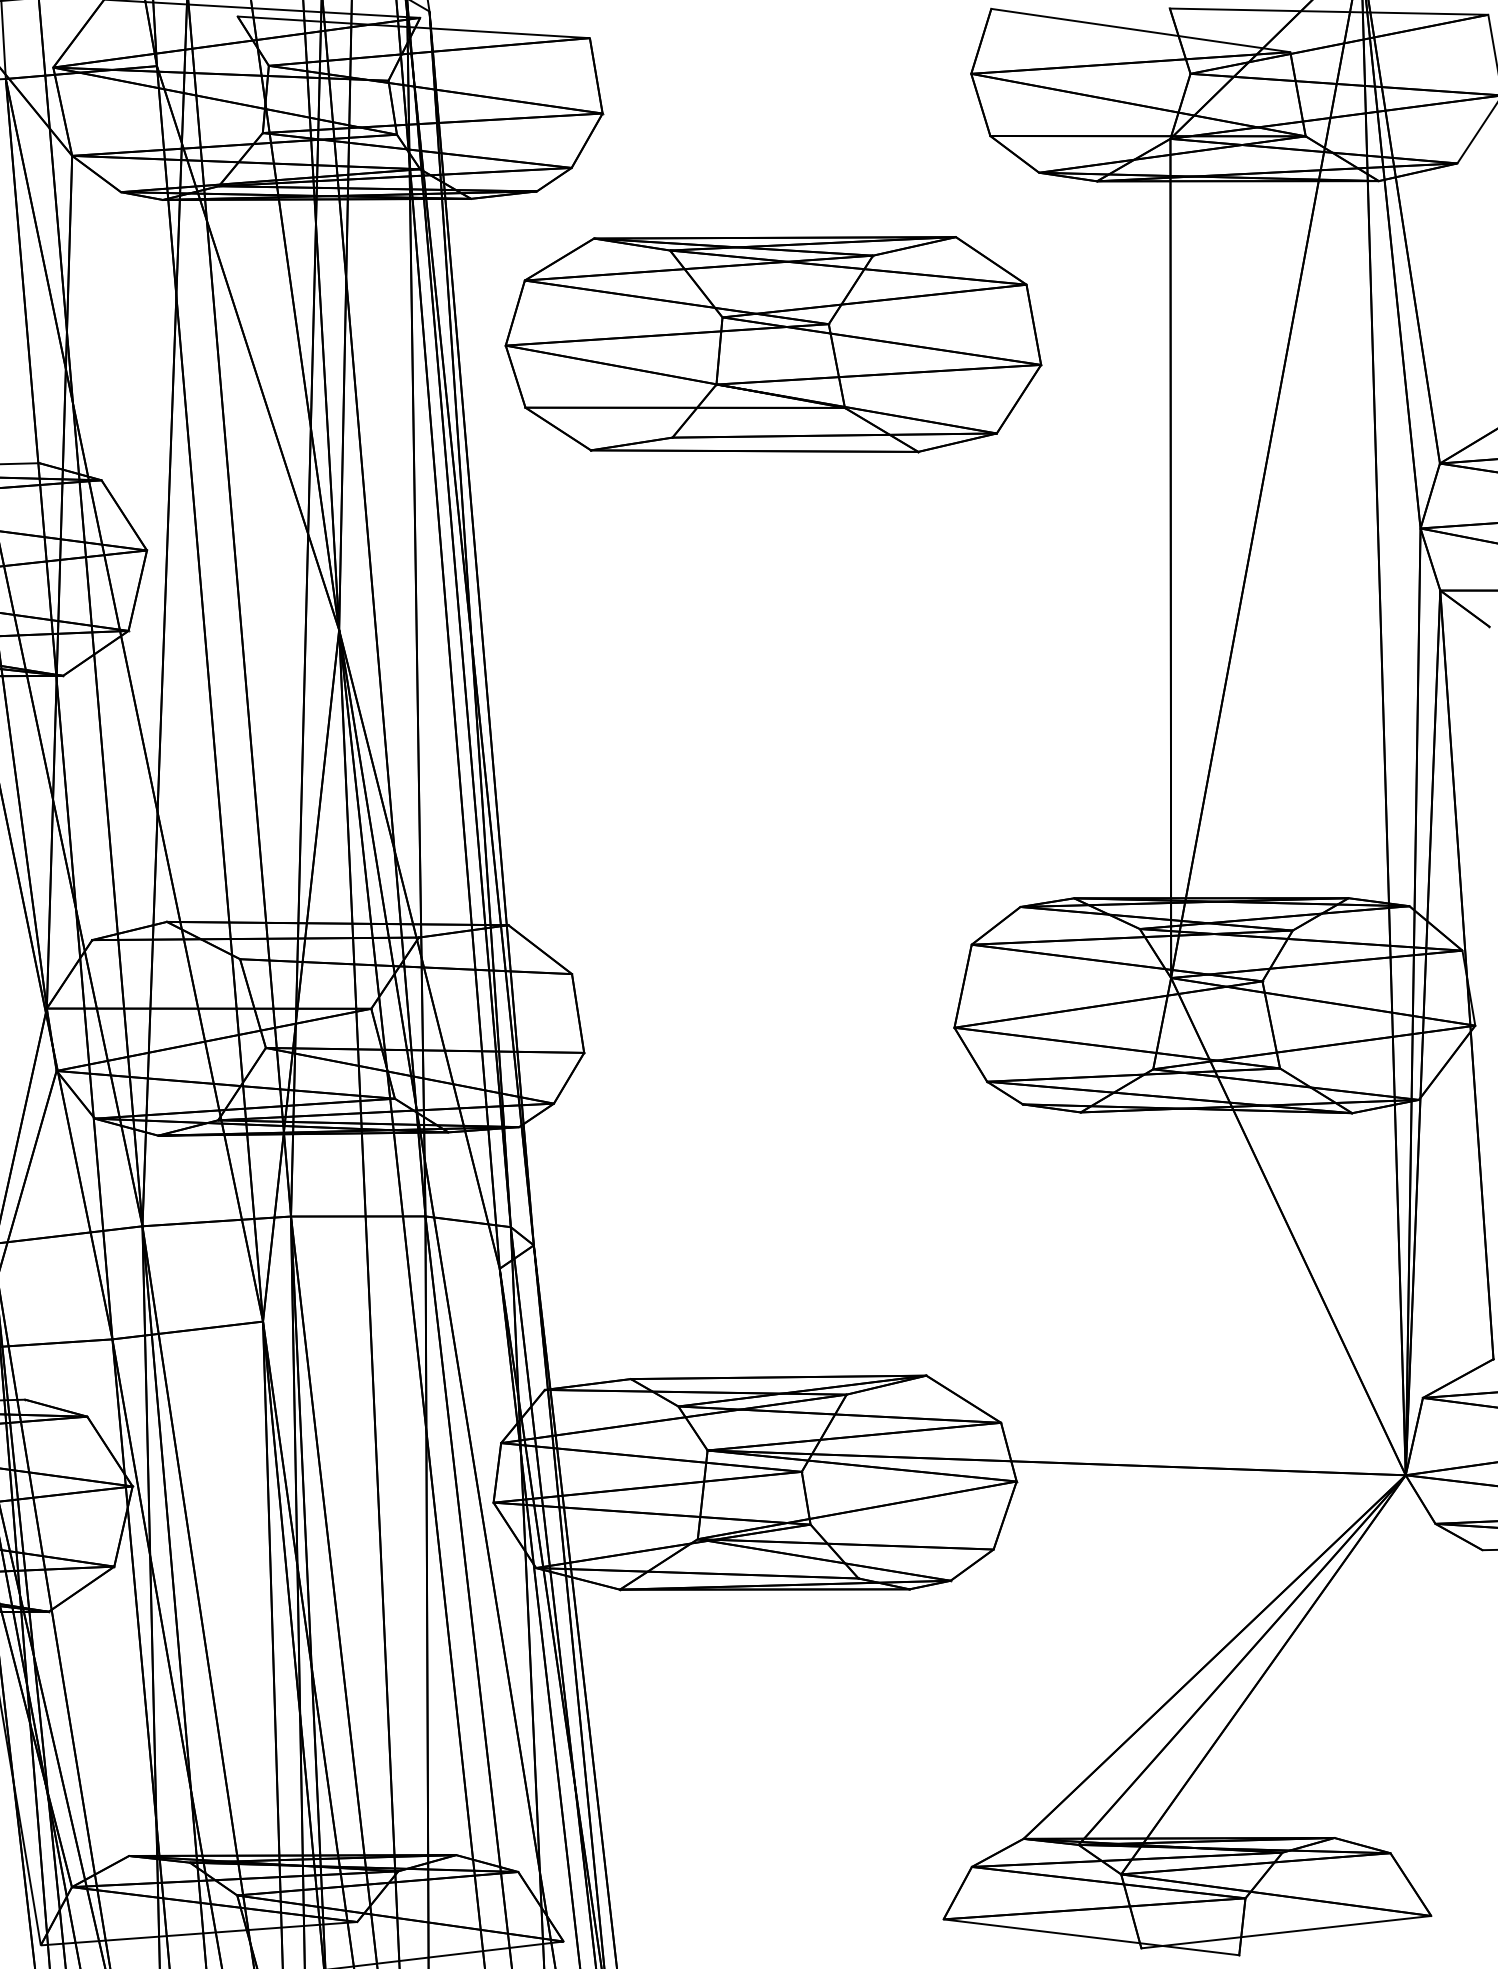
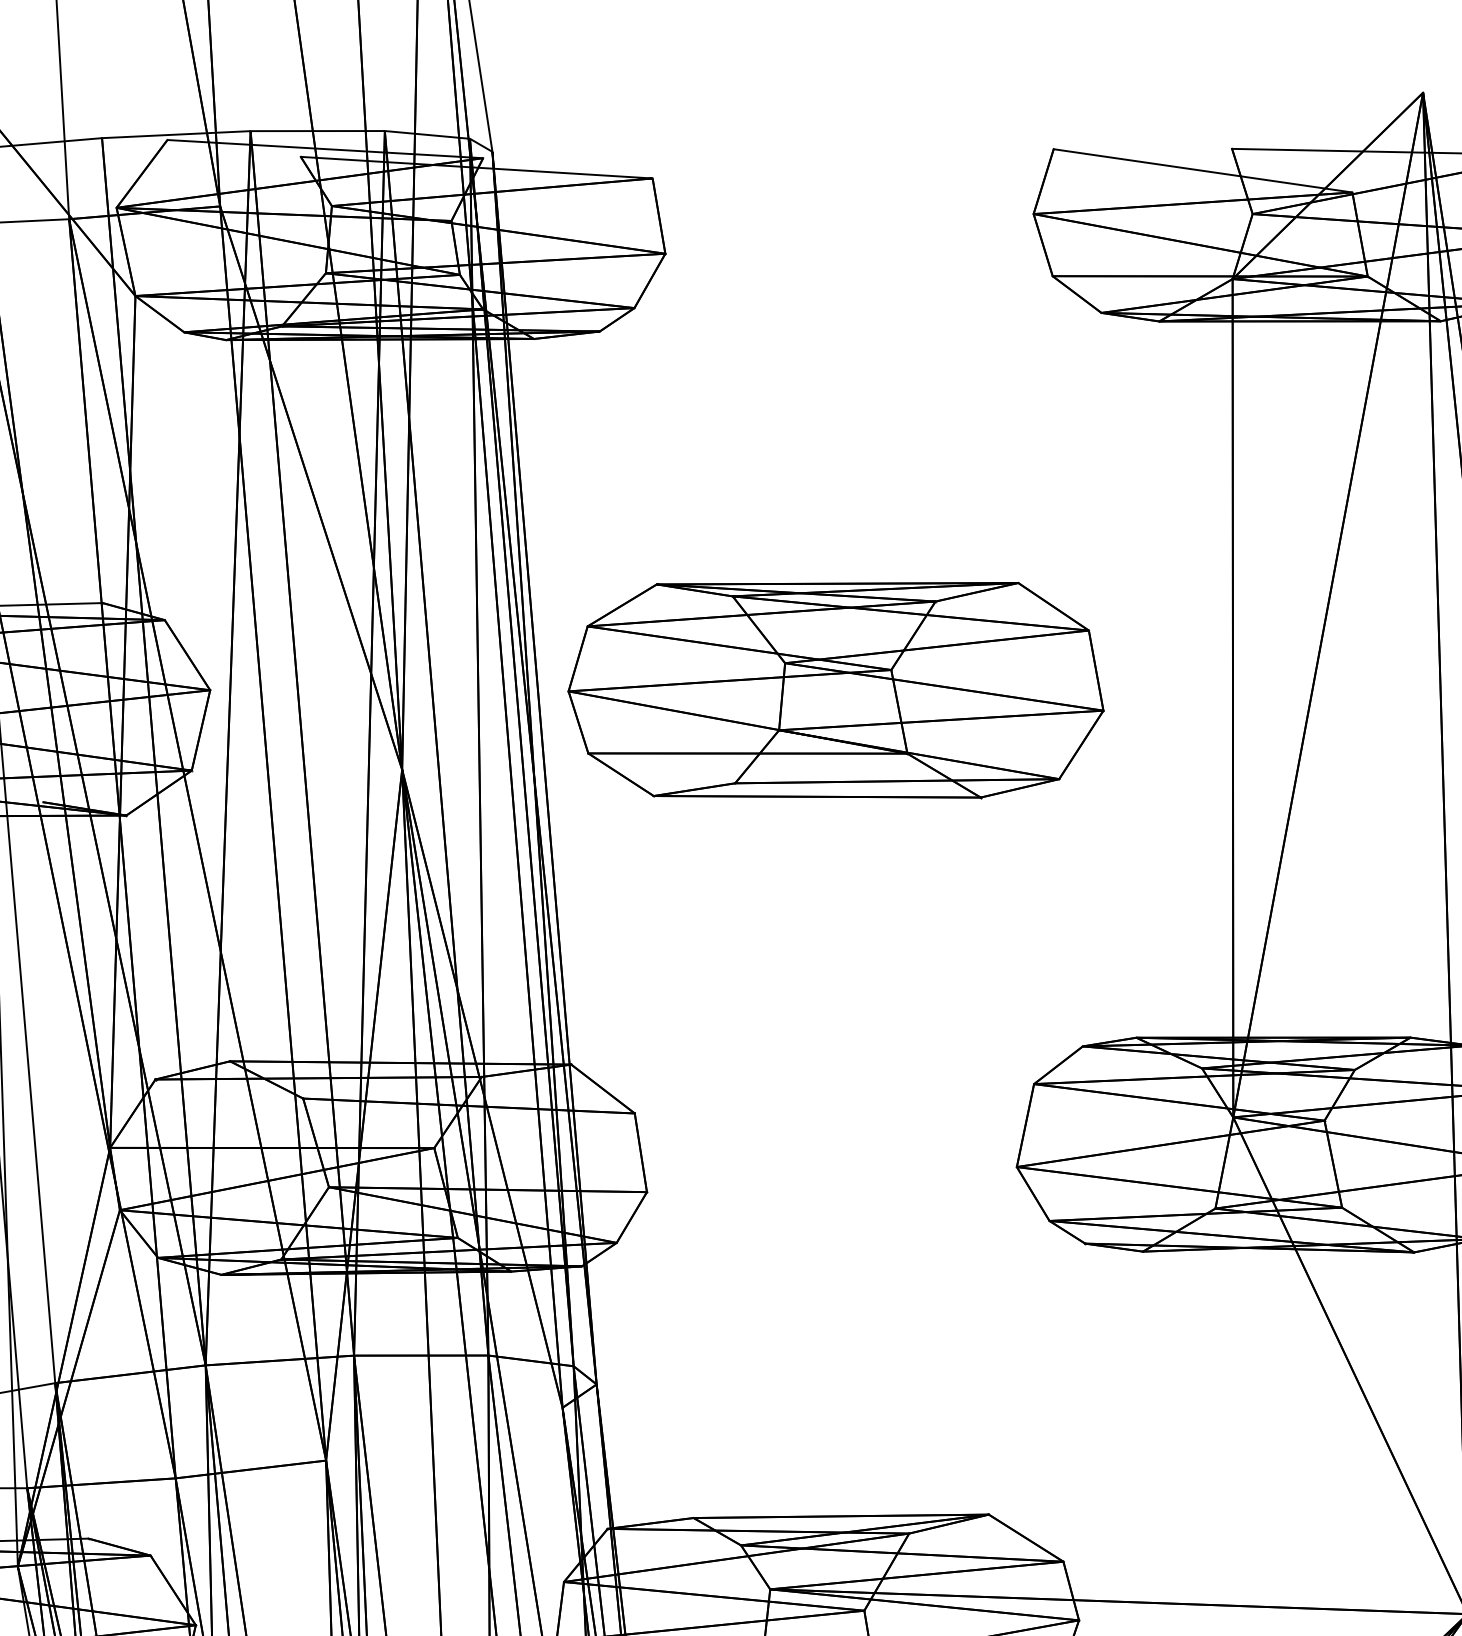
part: (773, 344) -> (836, 690), moved

